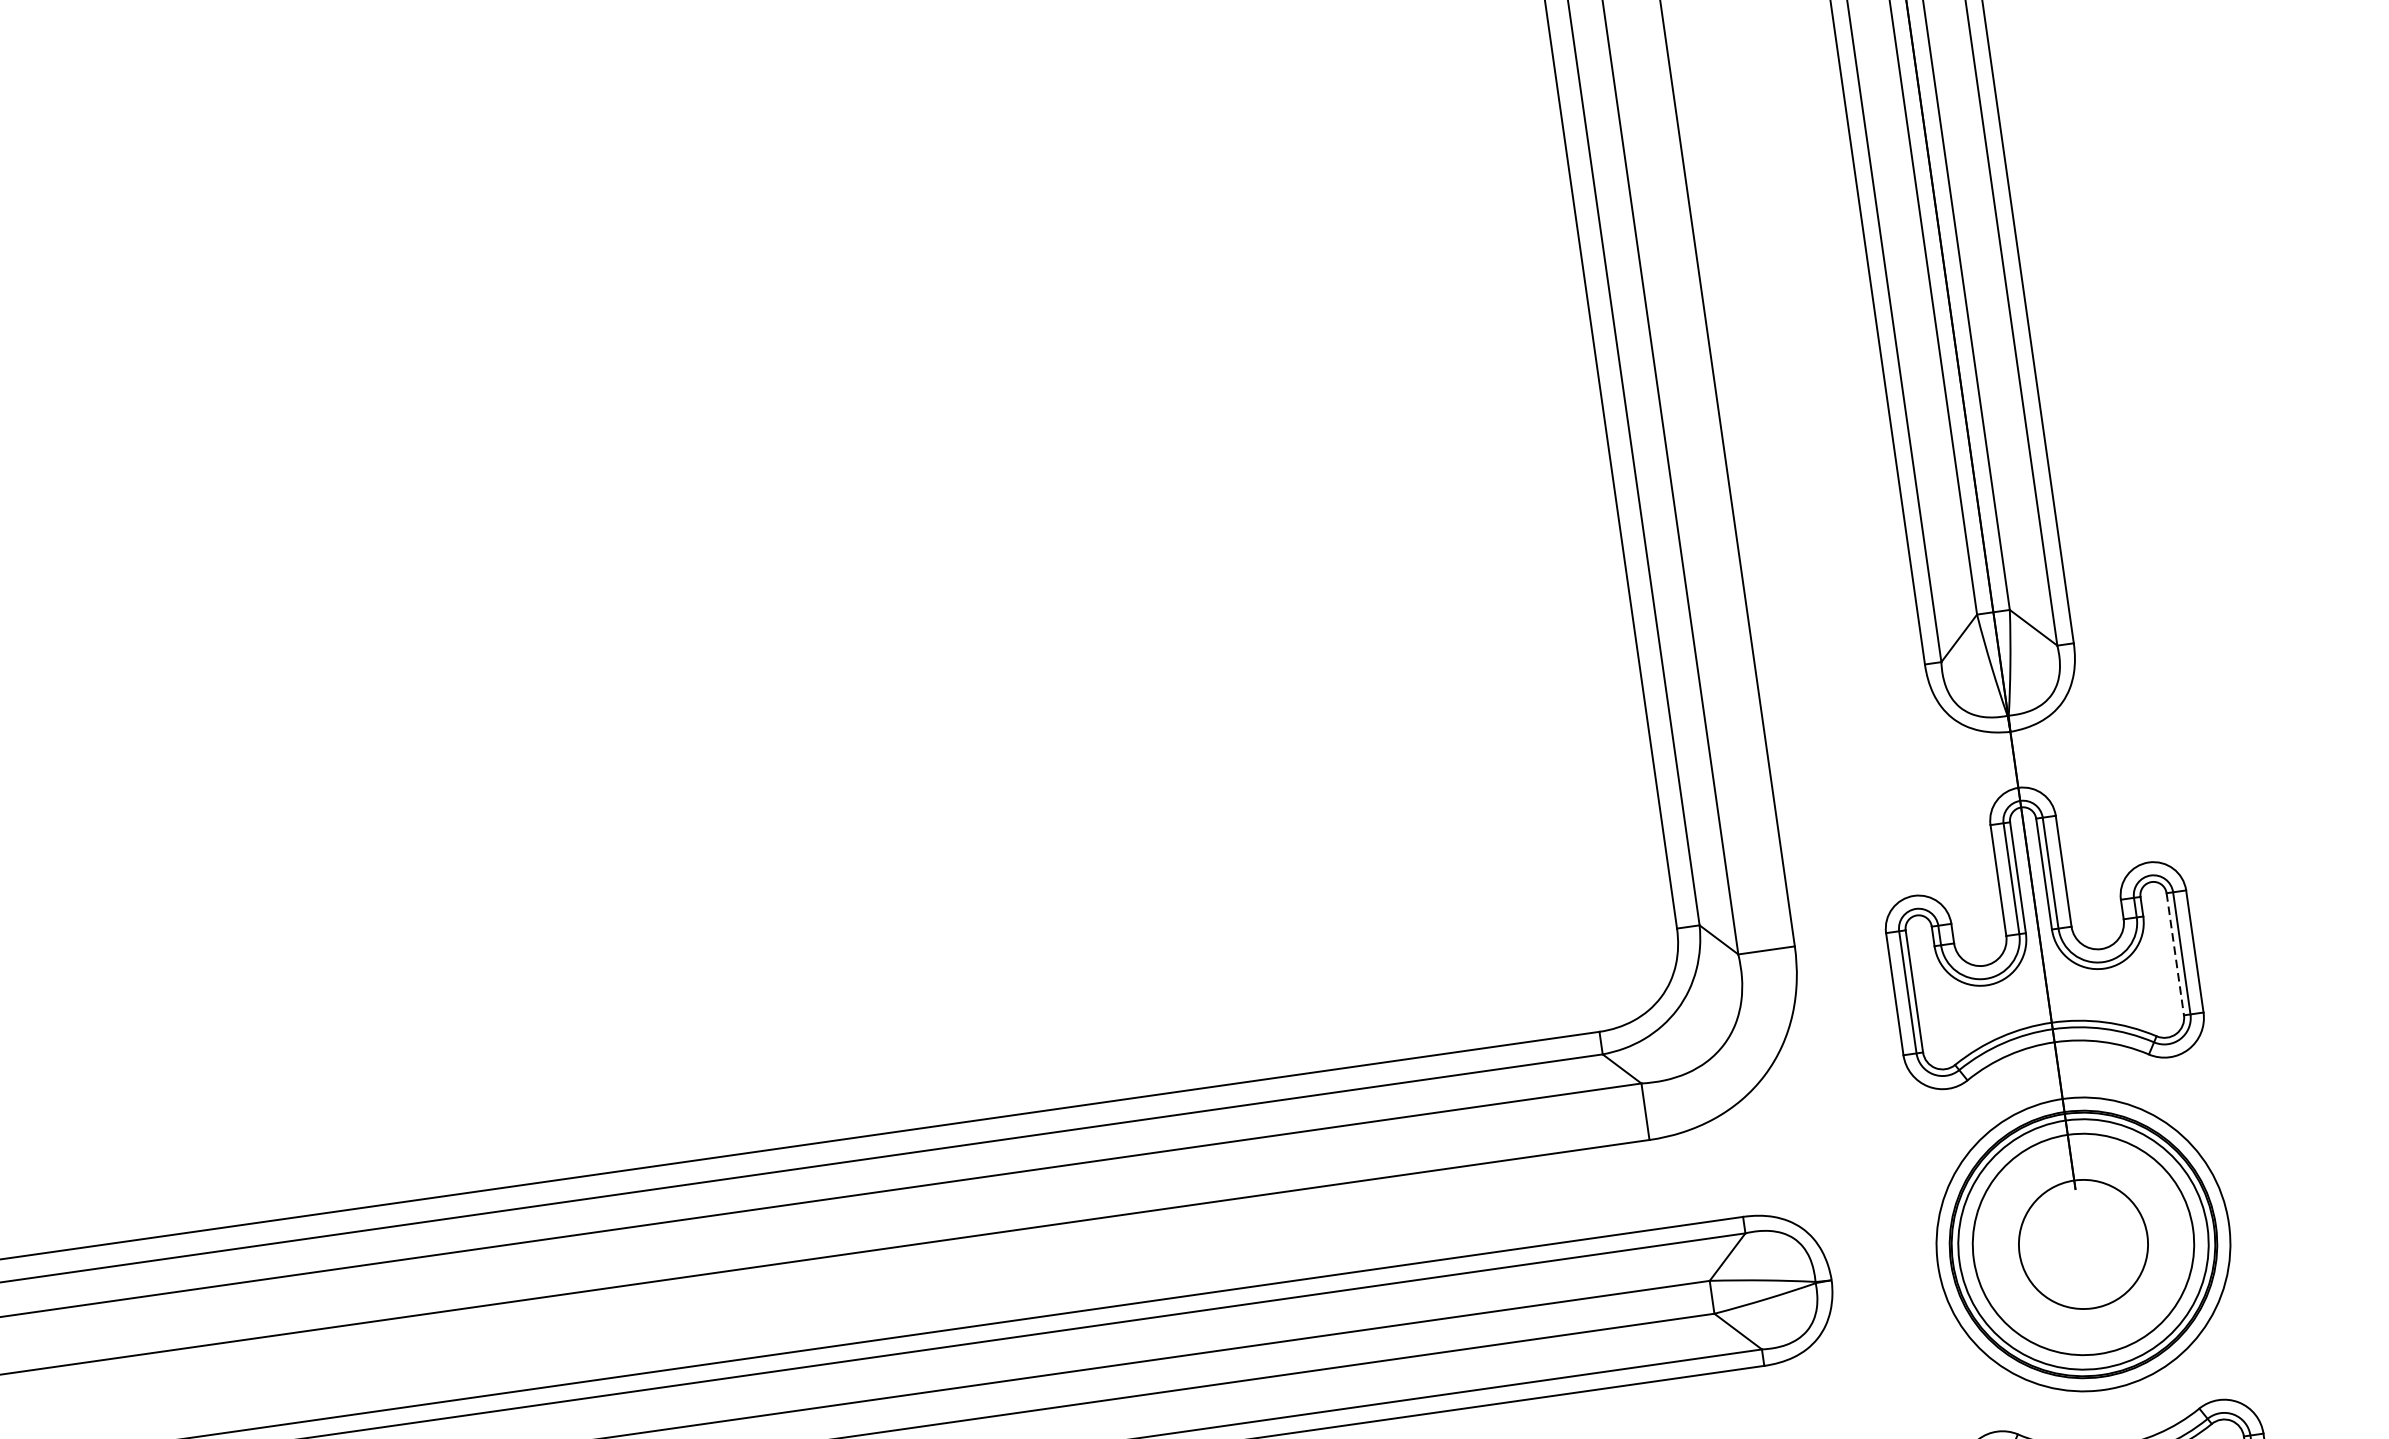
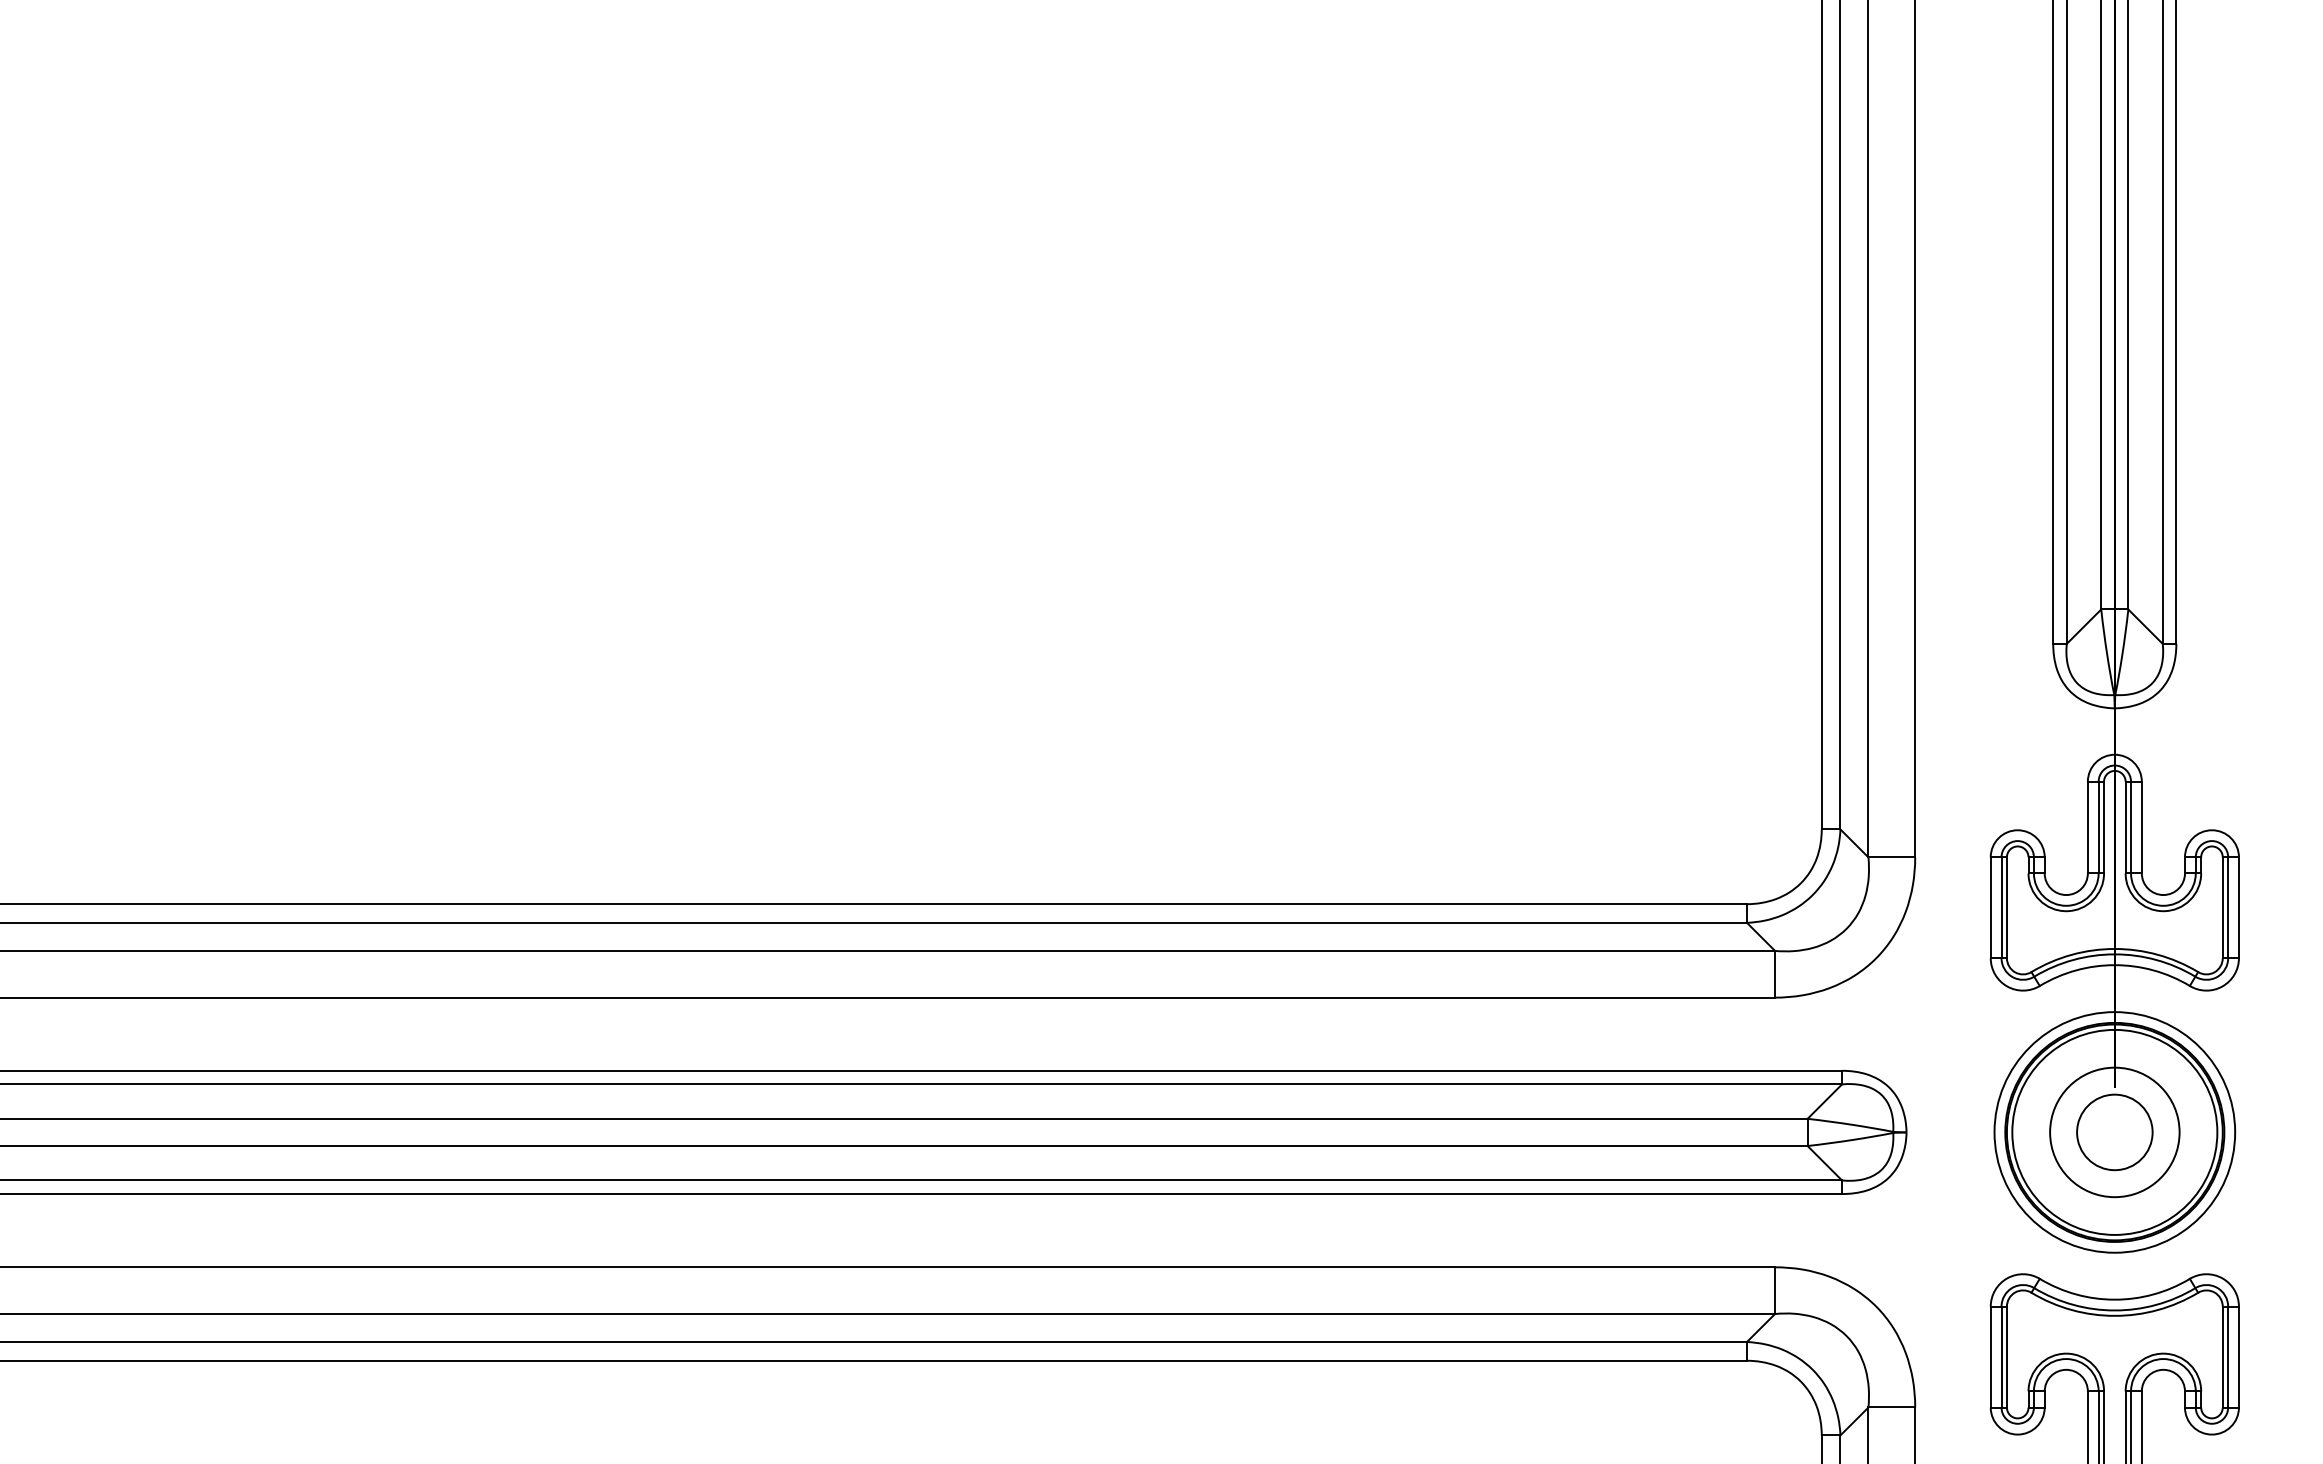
line: (2174, 954) -> (2222, 907), dashed -> solid
circle: (2083, 1244) -> (2114, 1132), size x0.71
circle: (2083, 1244) -> (2114, 1132), size x0.71

